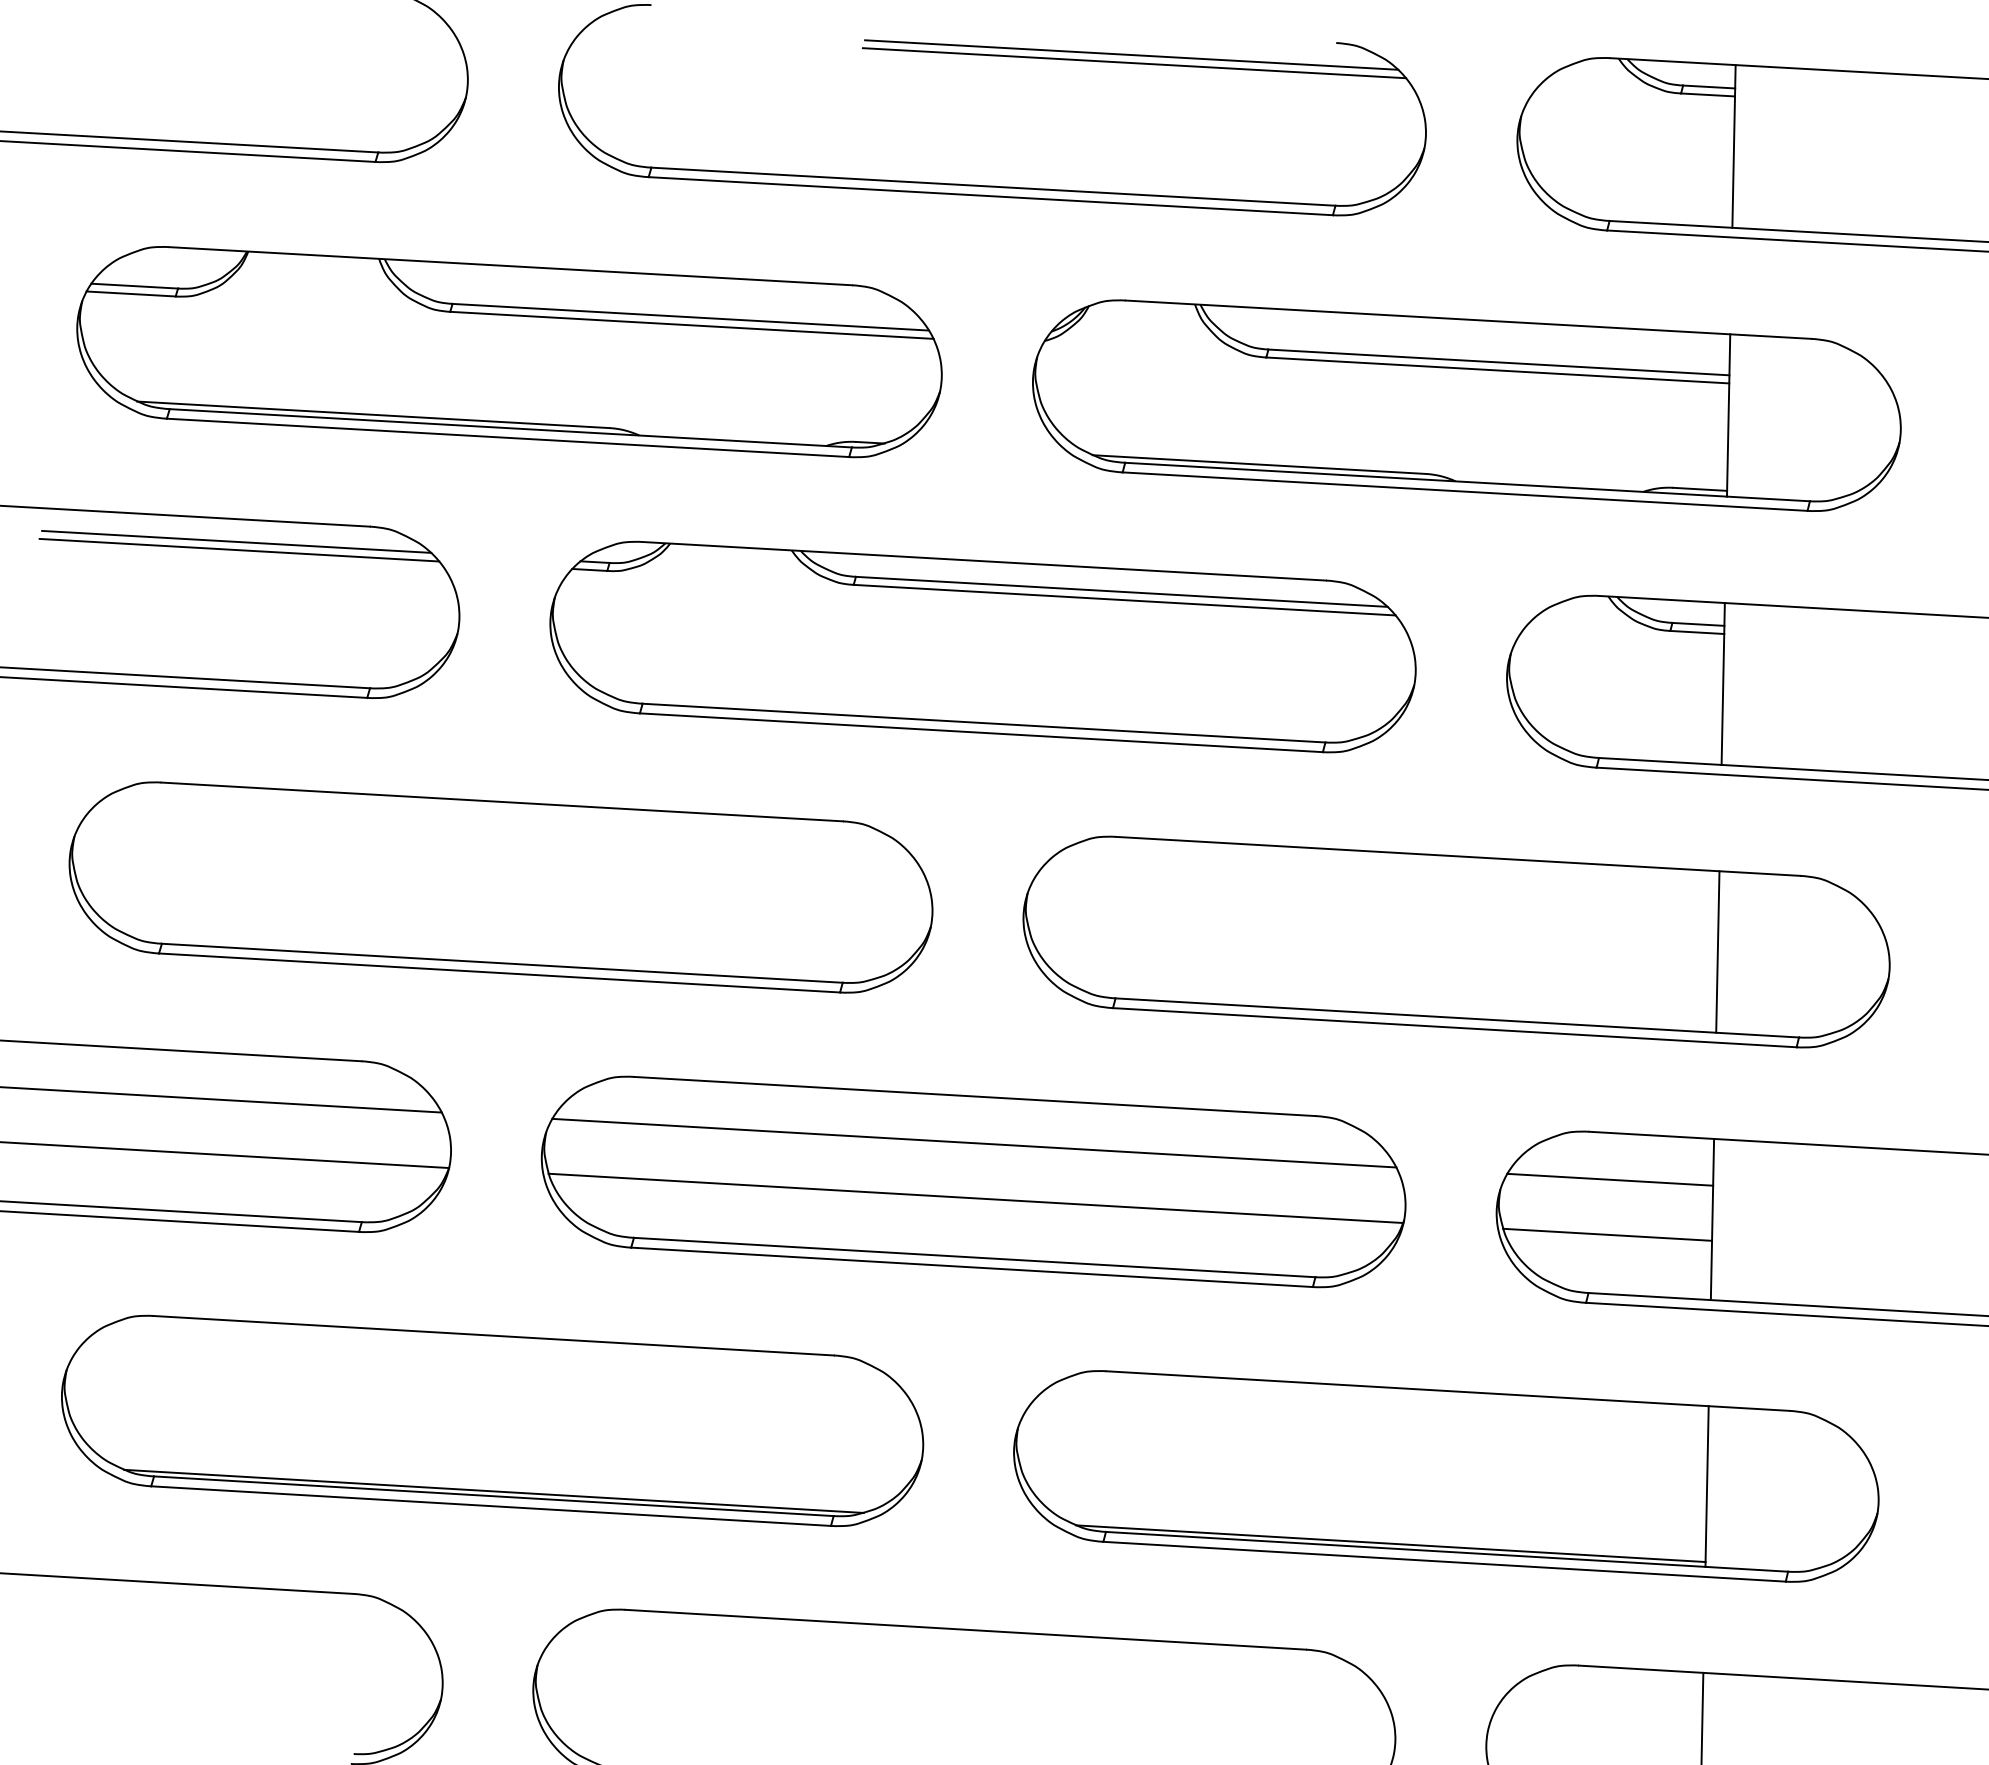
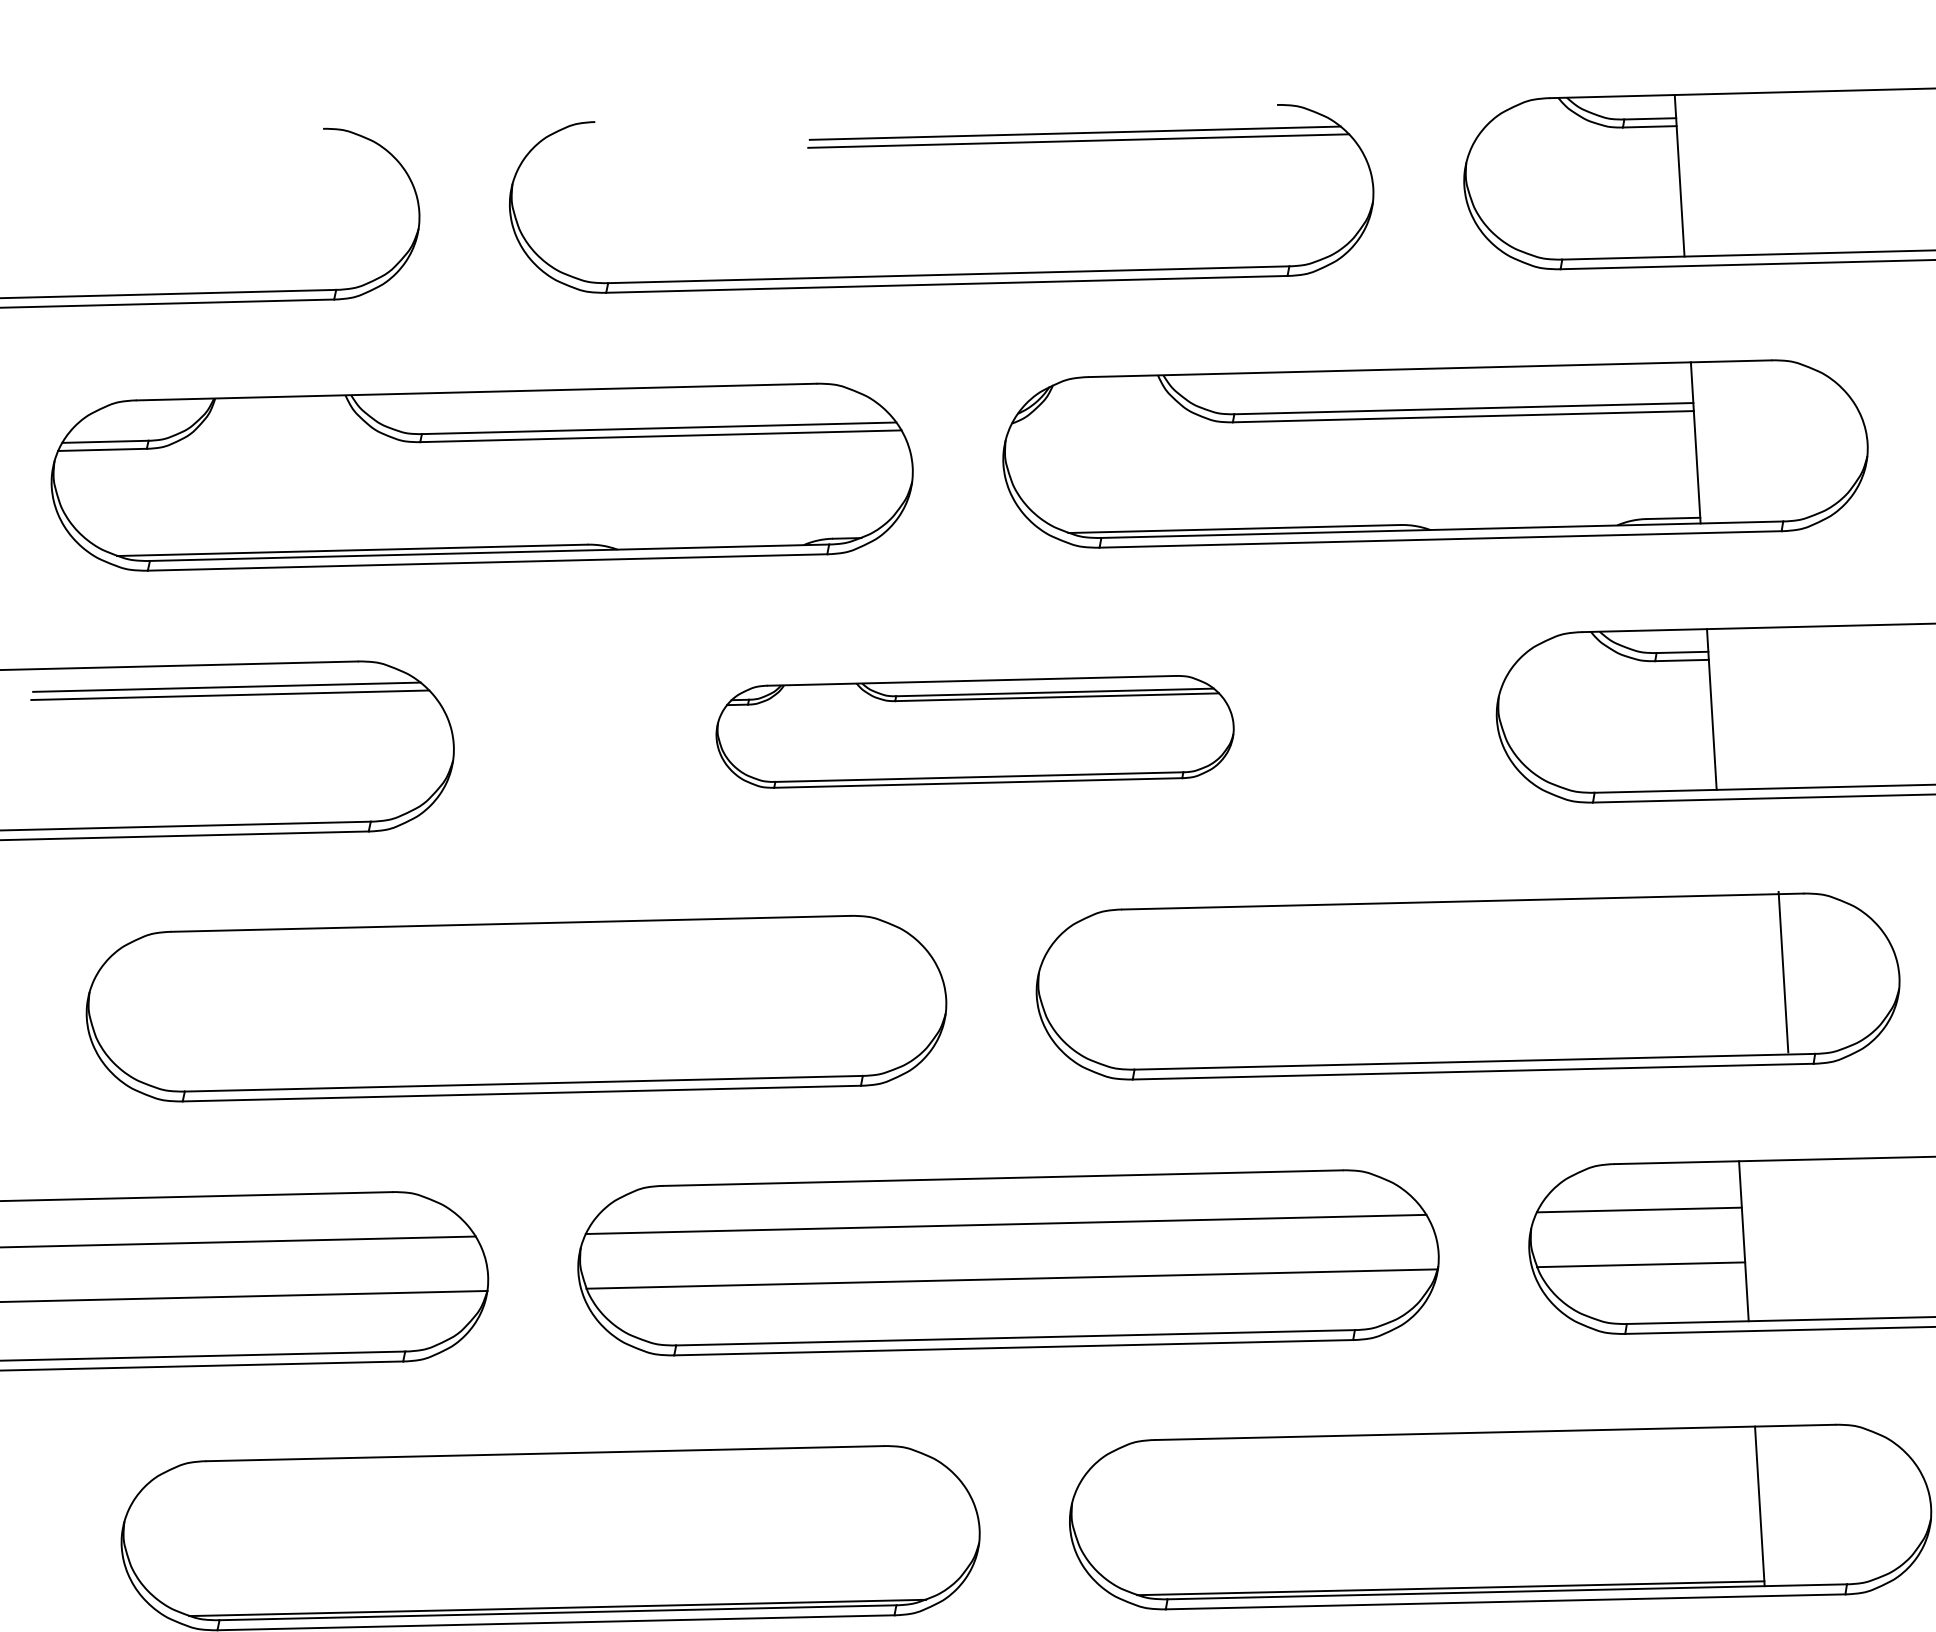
part: (982, 646) -> (974, 731), size x0.6
line: (1717, 951) -> (1783, 971), moved

